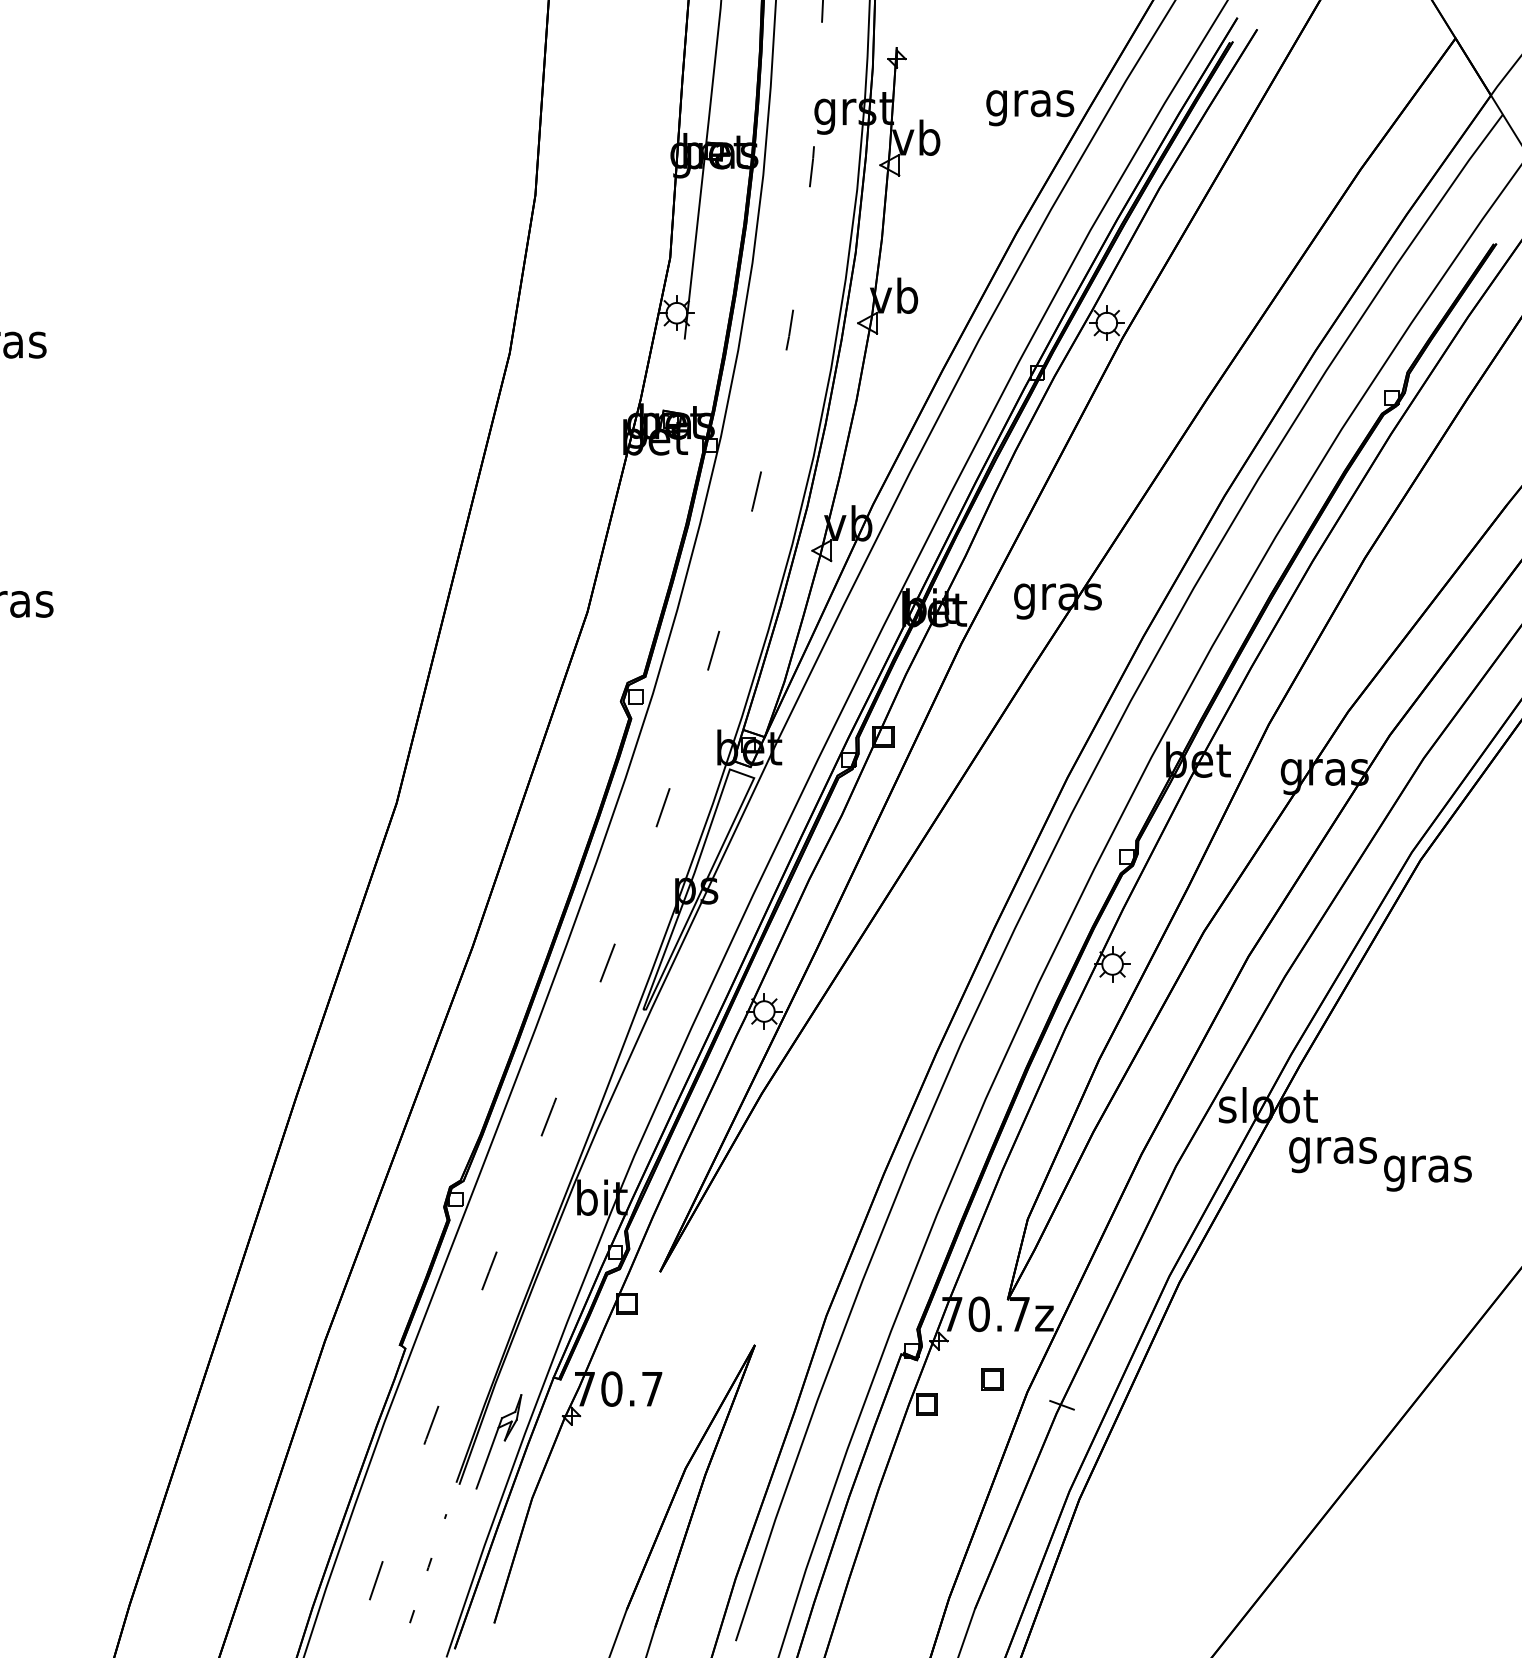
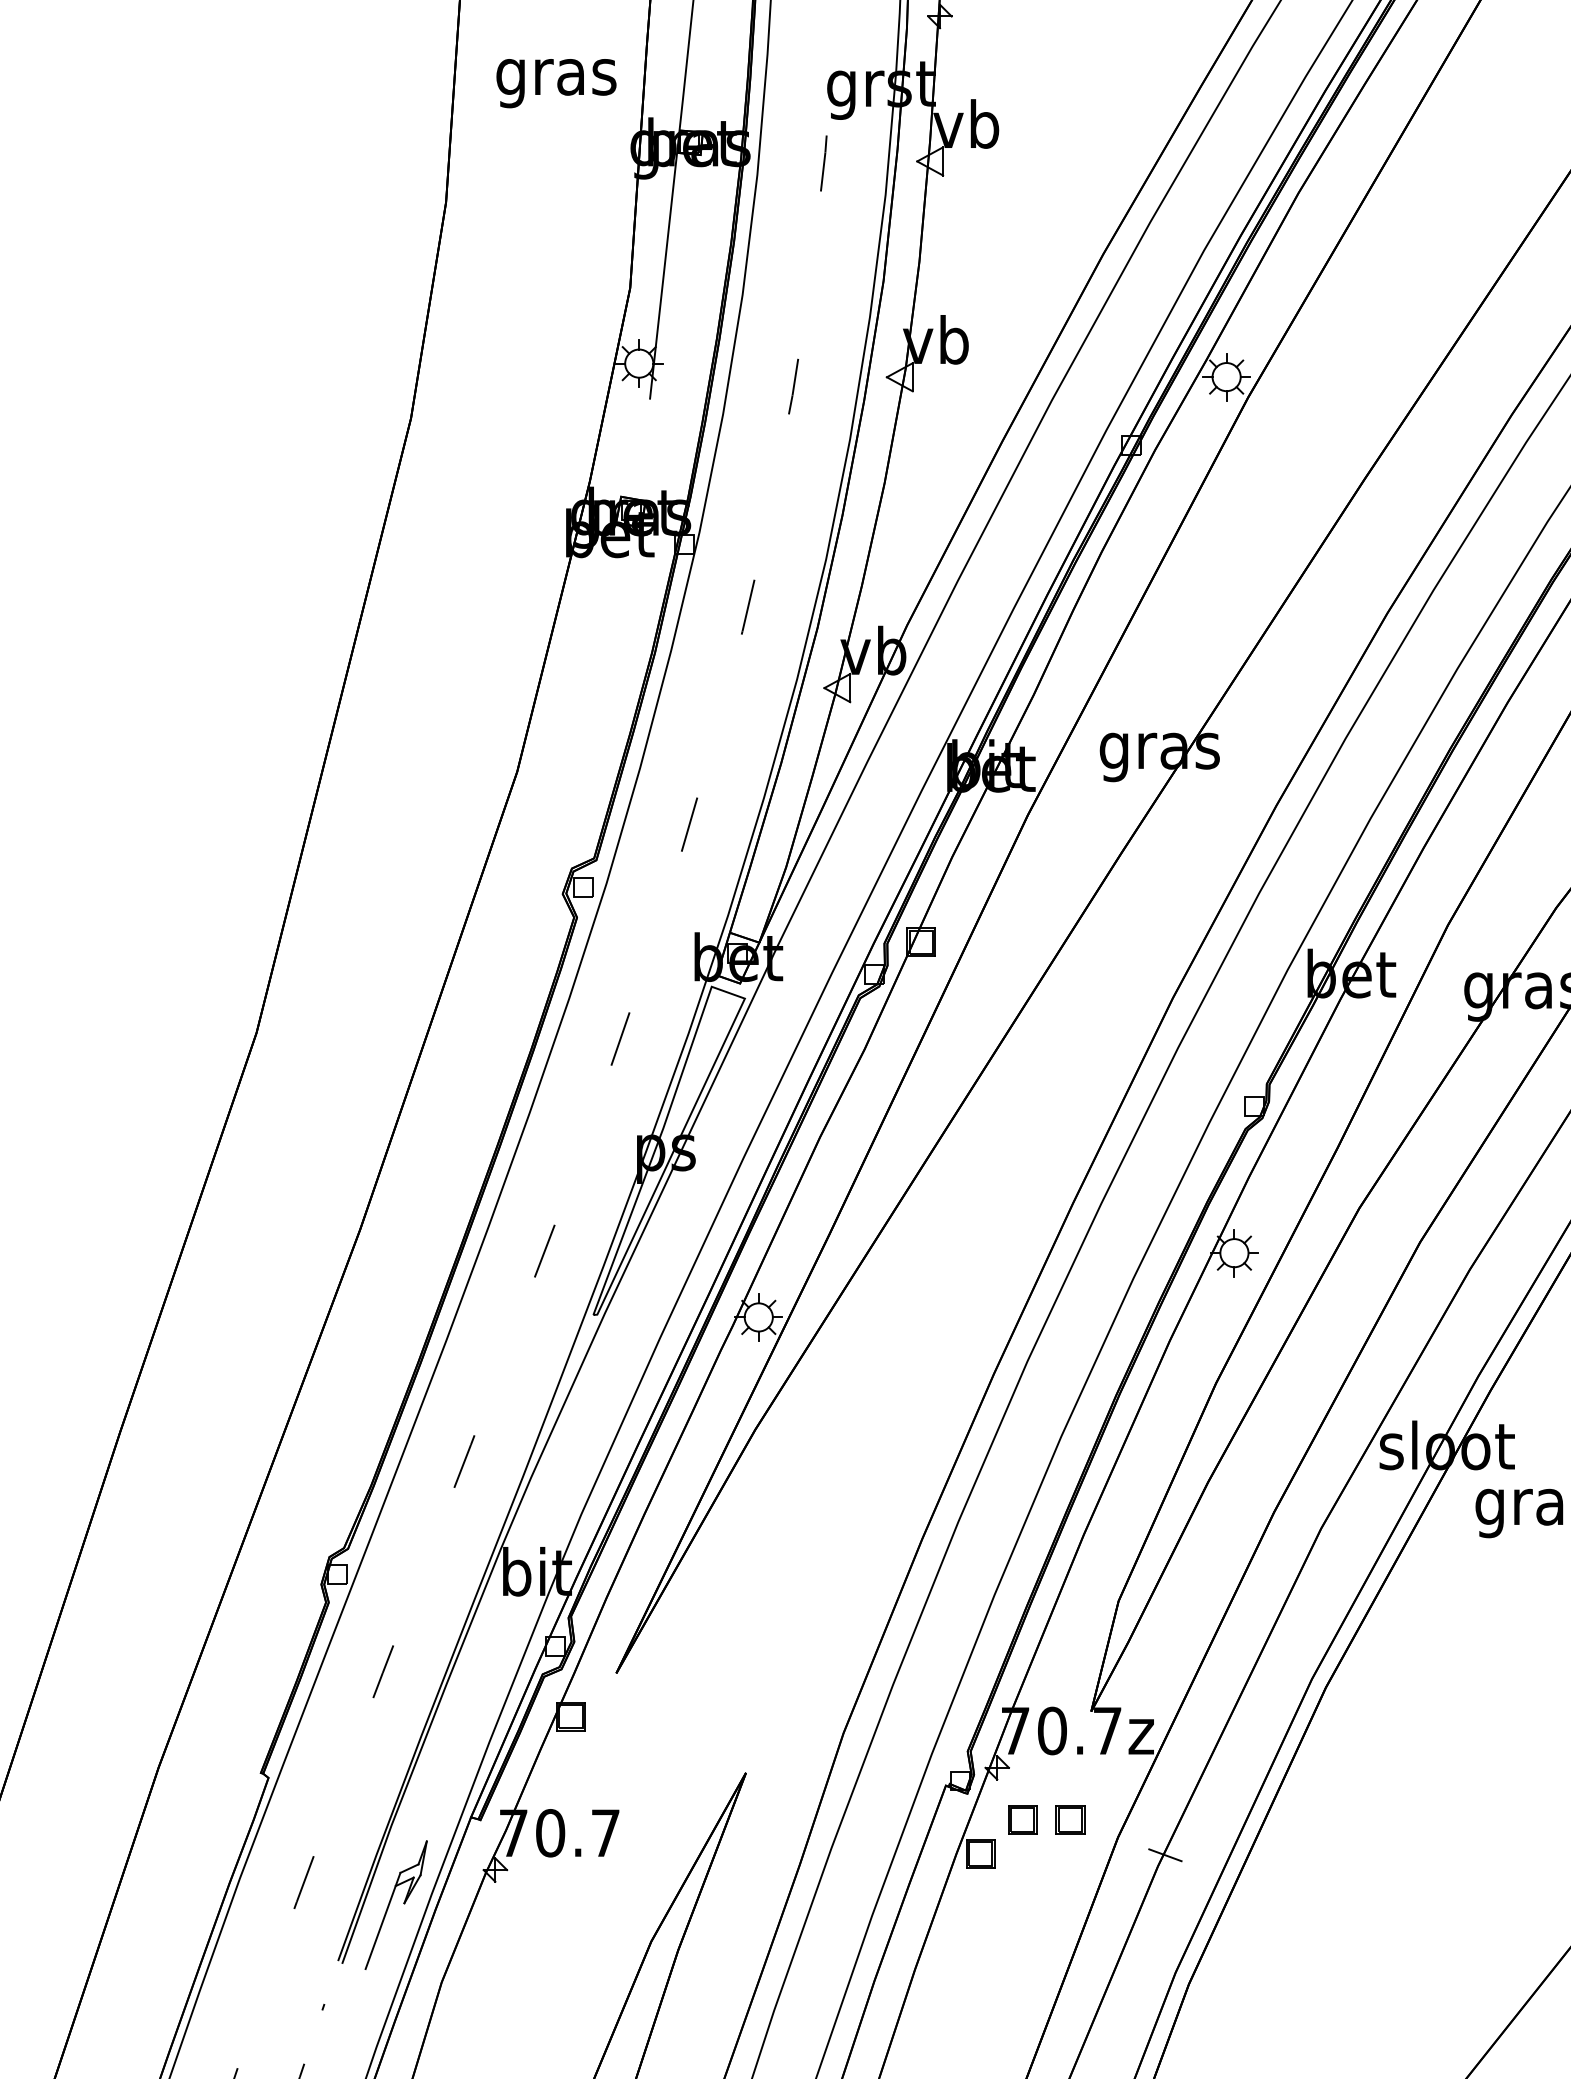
text: (1030, 108) -> (556, 83), moved
part: (957, 1379) -> (1022, 1820), added

